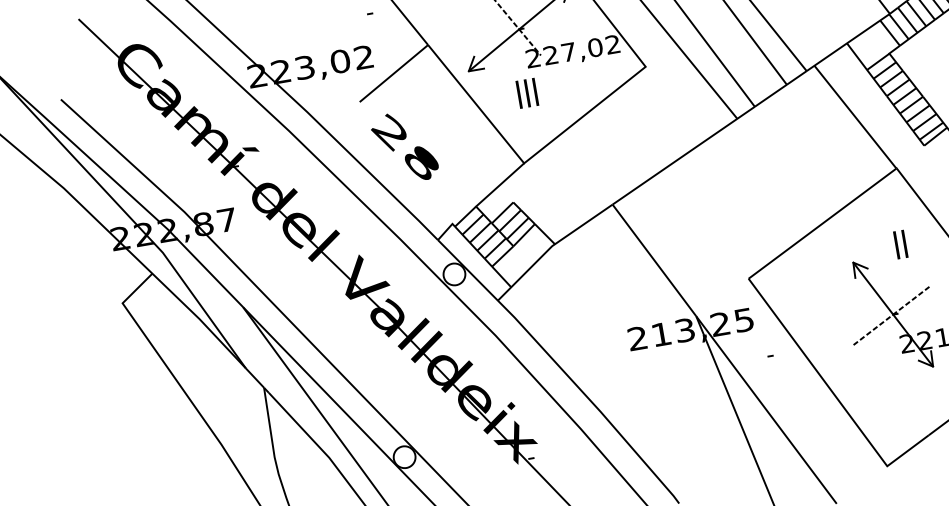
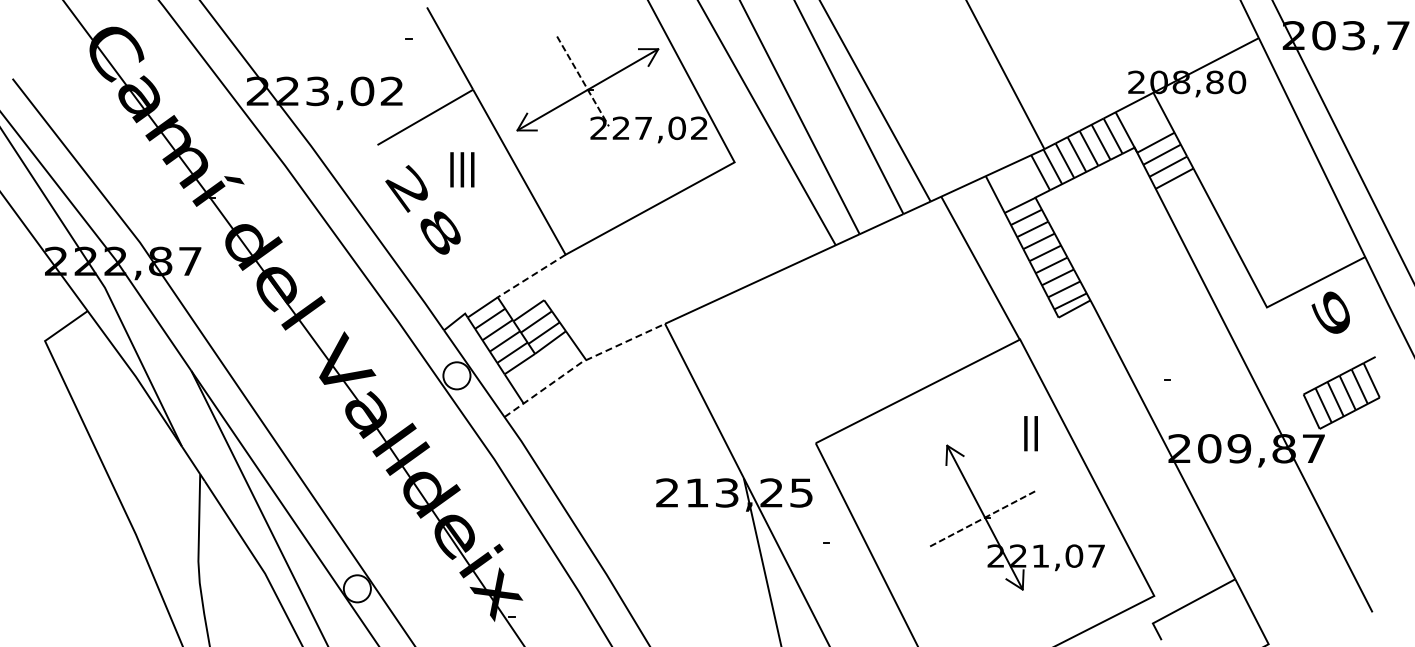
text: (527, 93) -> (462, 169), moved
line: (500, 185) -> (531, 276), solid -> dashed
text: (900, 244) -> (1030, 433), moved
line: (550, 247) -> (580, 363), solid -> dashed

